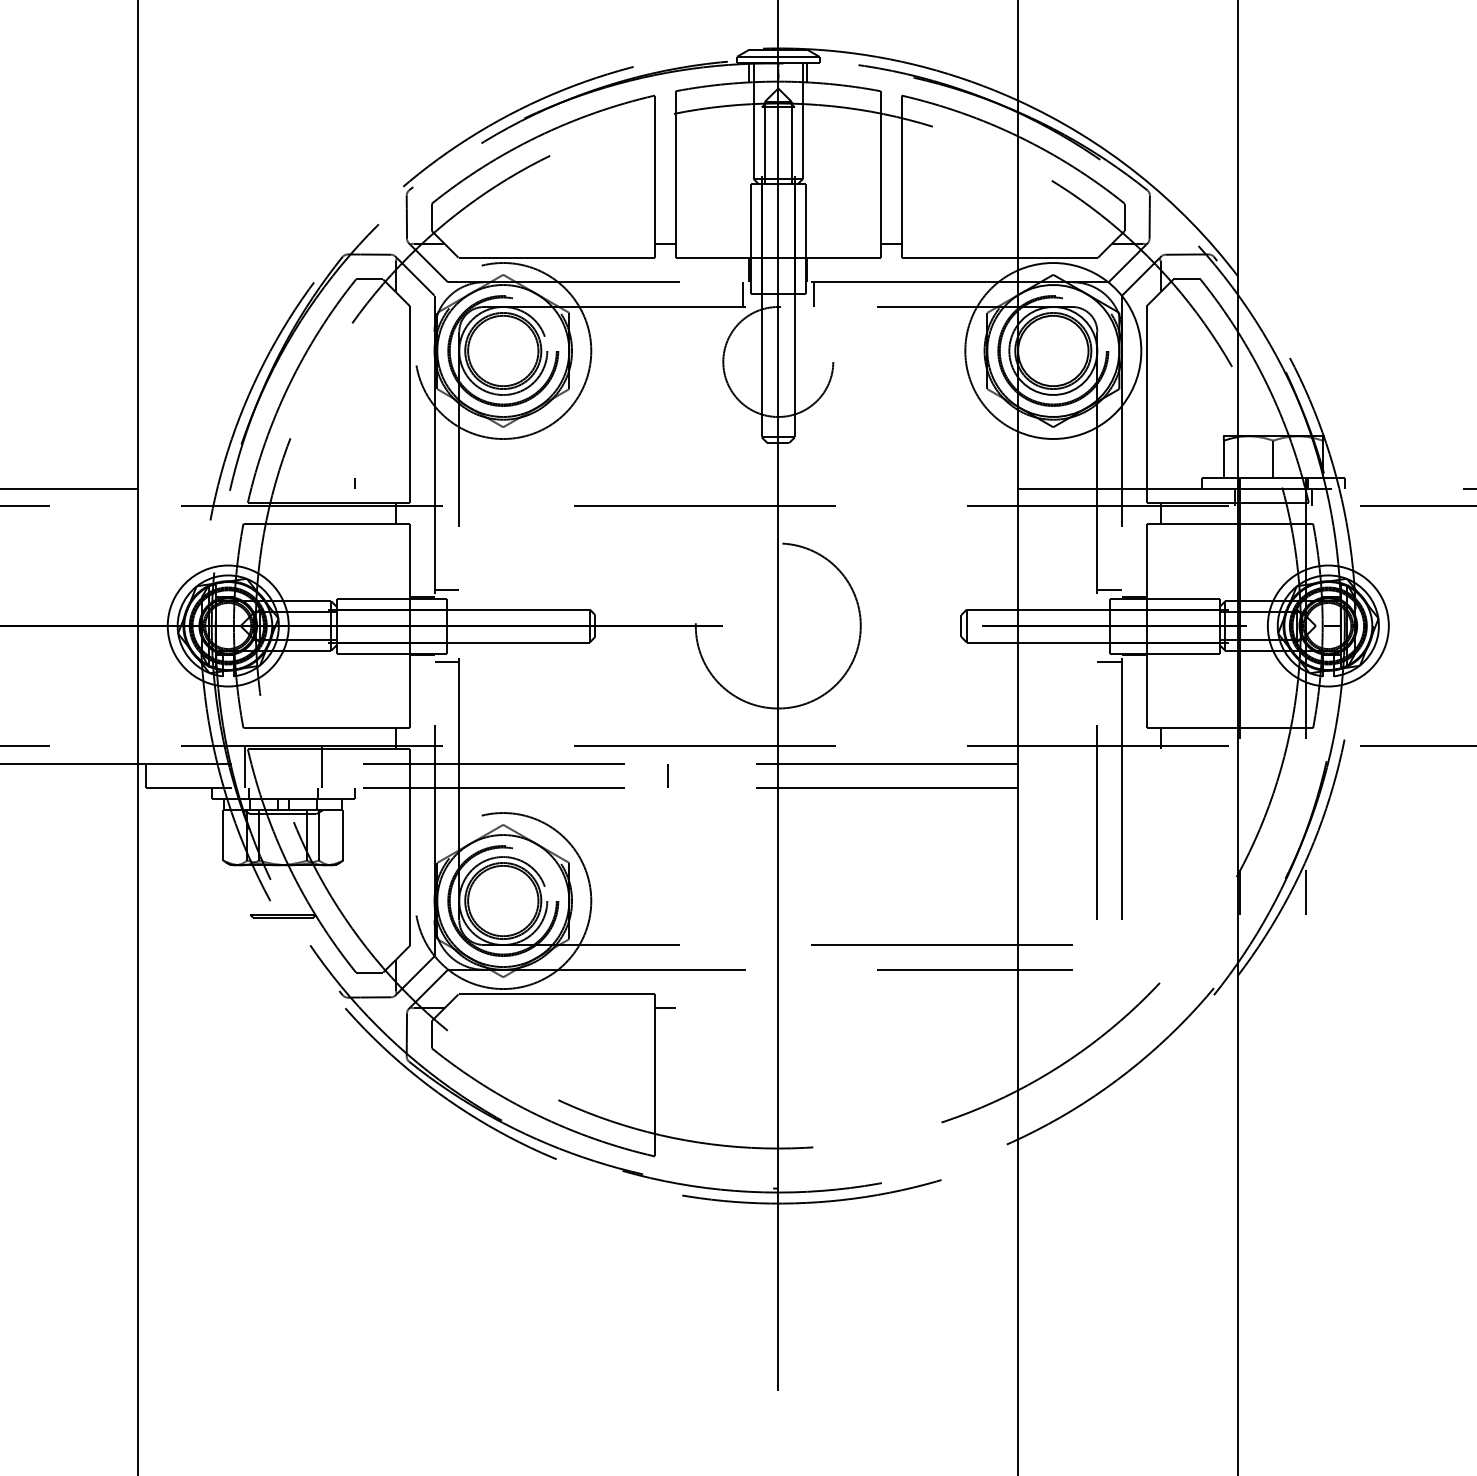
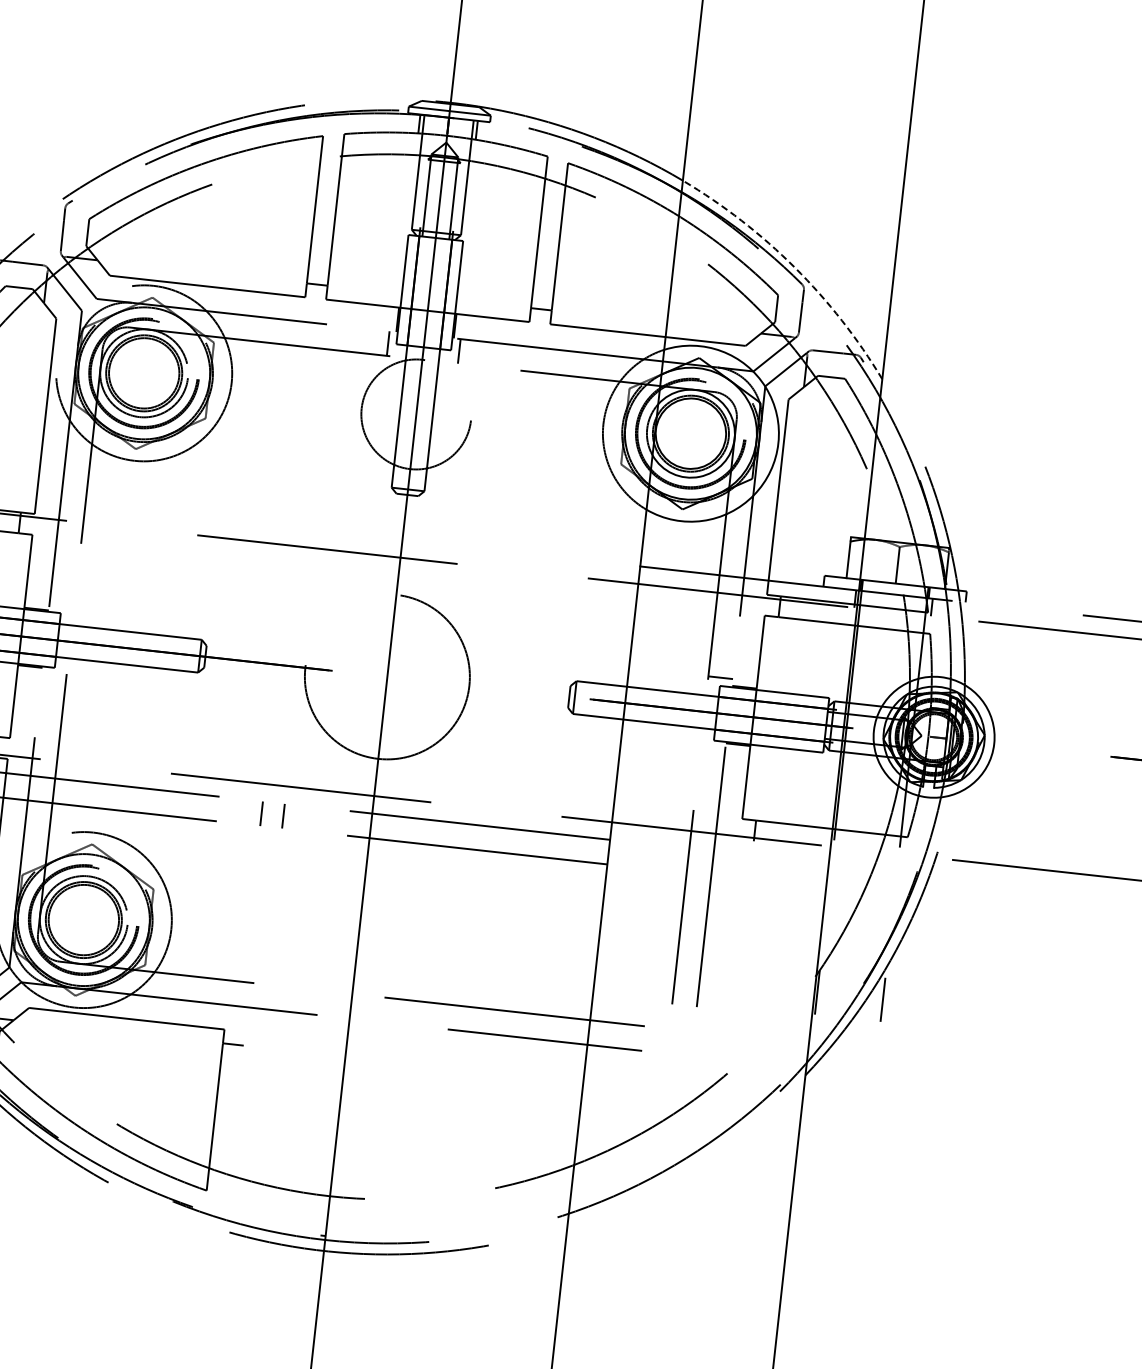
arc: (1138, 174) -> (794, 267), solid -> dashed
line: (446, 590) -> (61, 605), removed
line: (446, 661) -> (53, 675), removed
line: (1109, 661) -> (712, 748), removed
line: (689, 775) -> (282, 815), added

